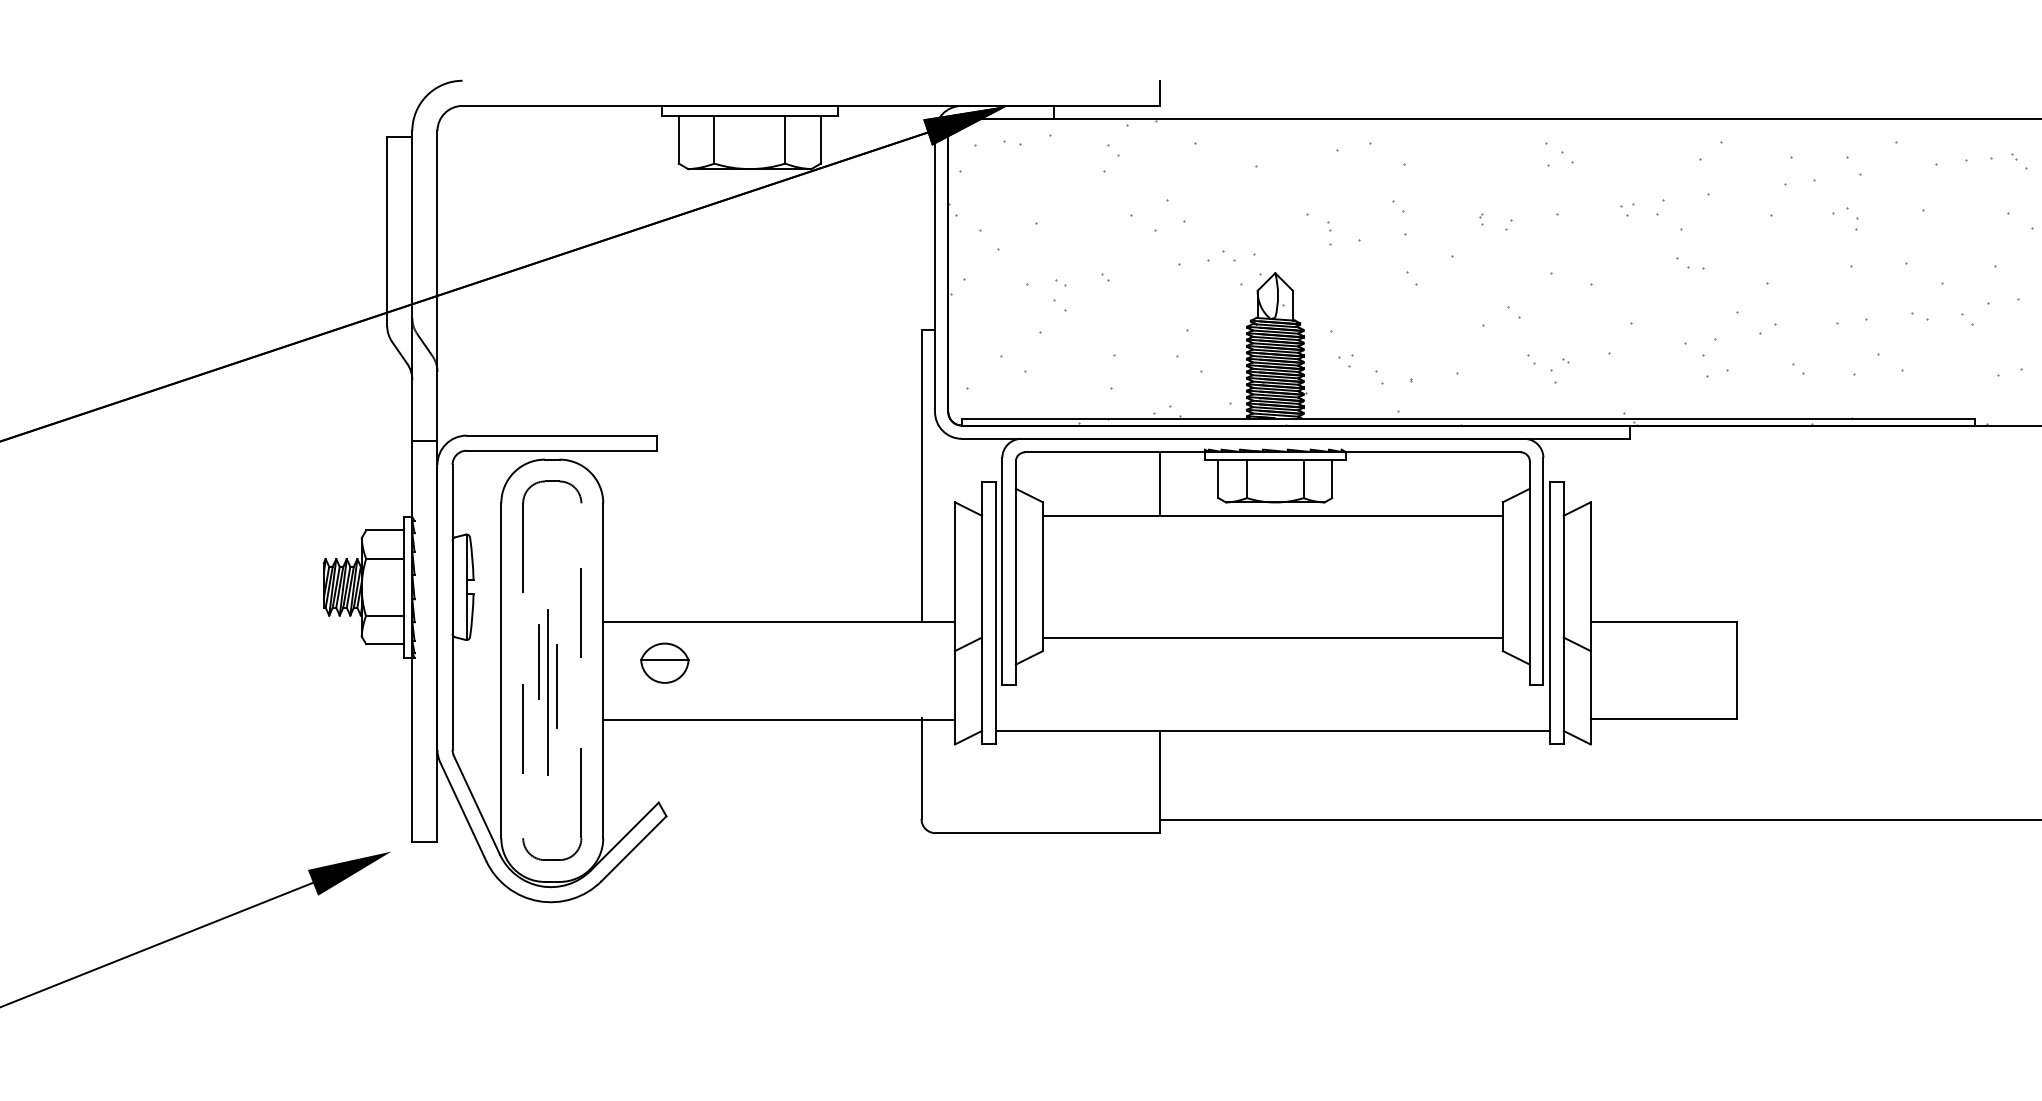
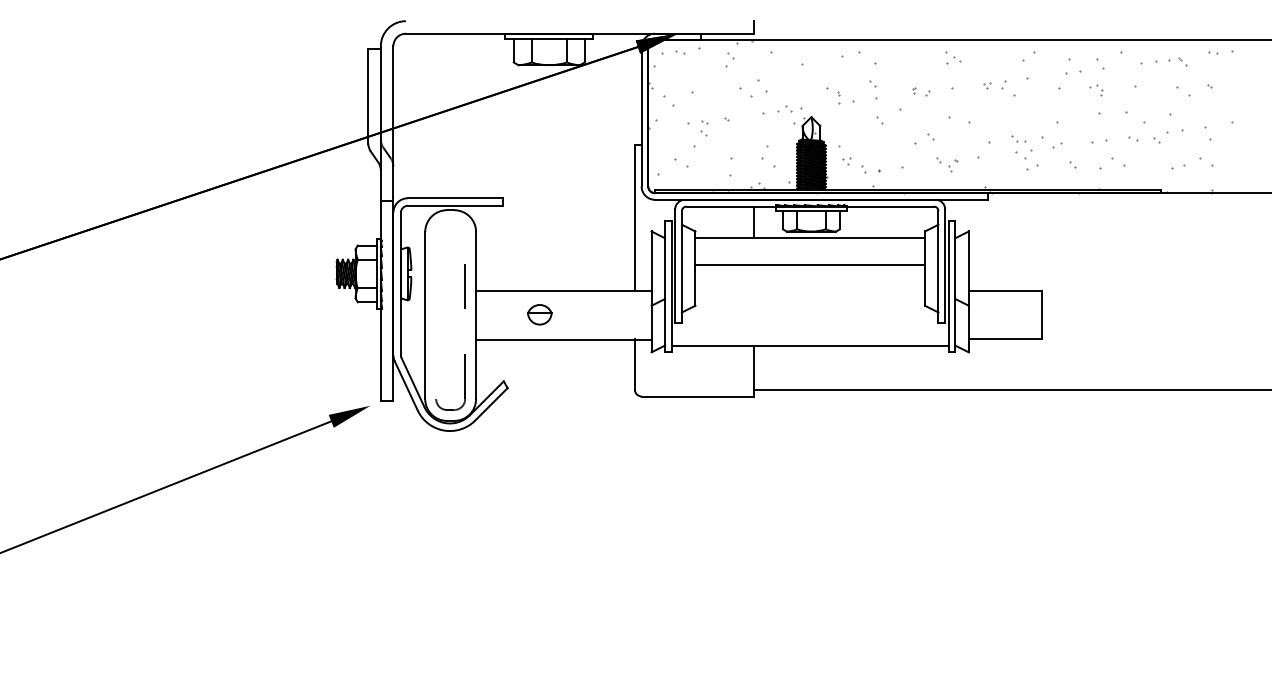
part: (1690, 261) -> (1018, 138), moved
part: (551, 628) -> (450, 294), removed
line: (1271, 636) -> (809, 264), moved
part: (664, 662) -> (539, 314), moved

